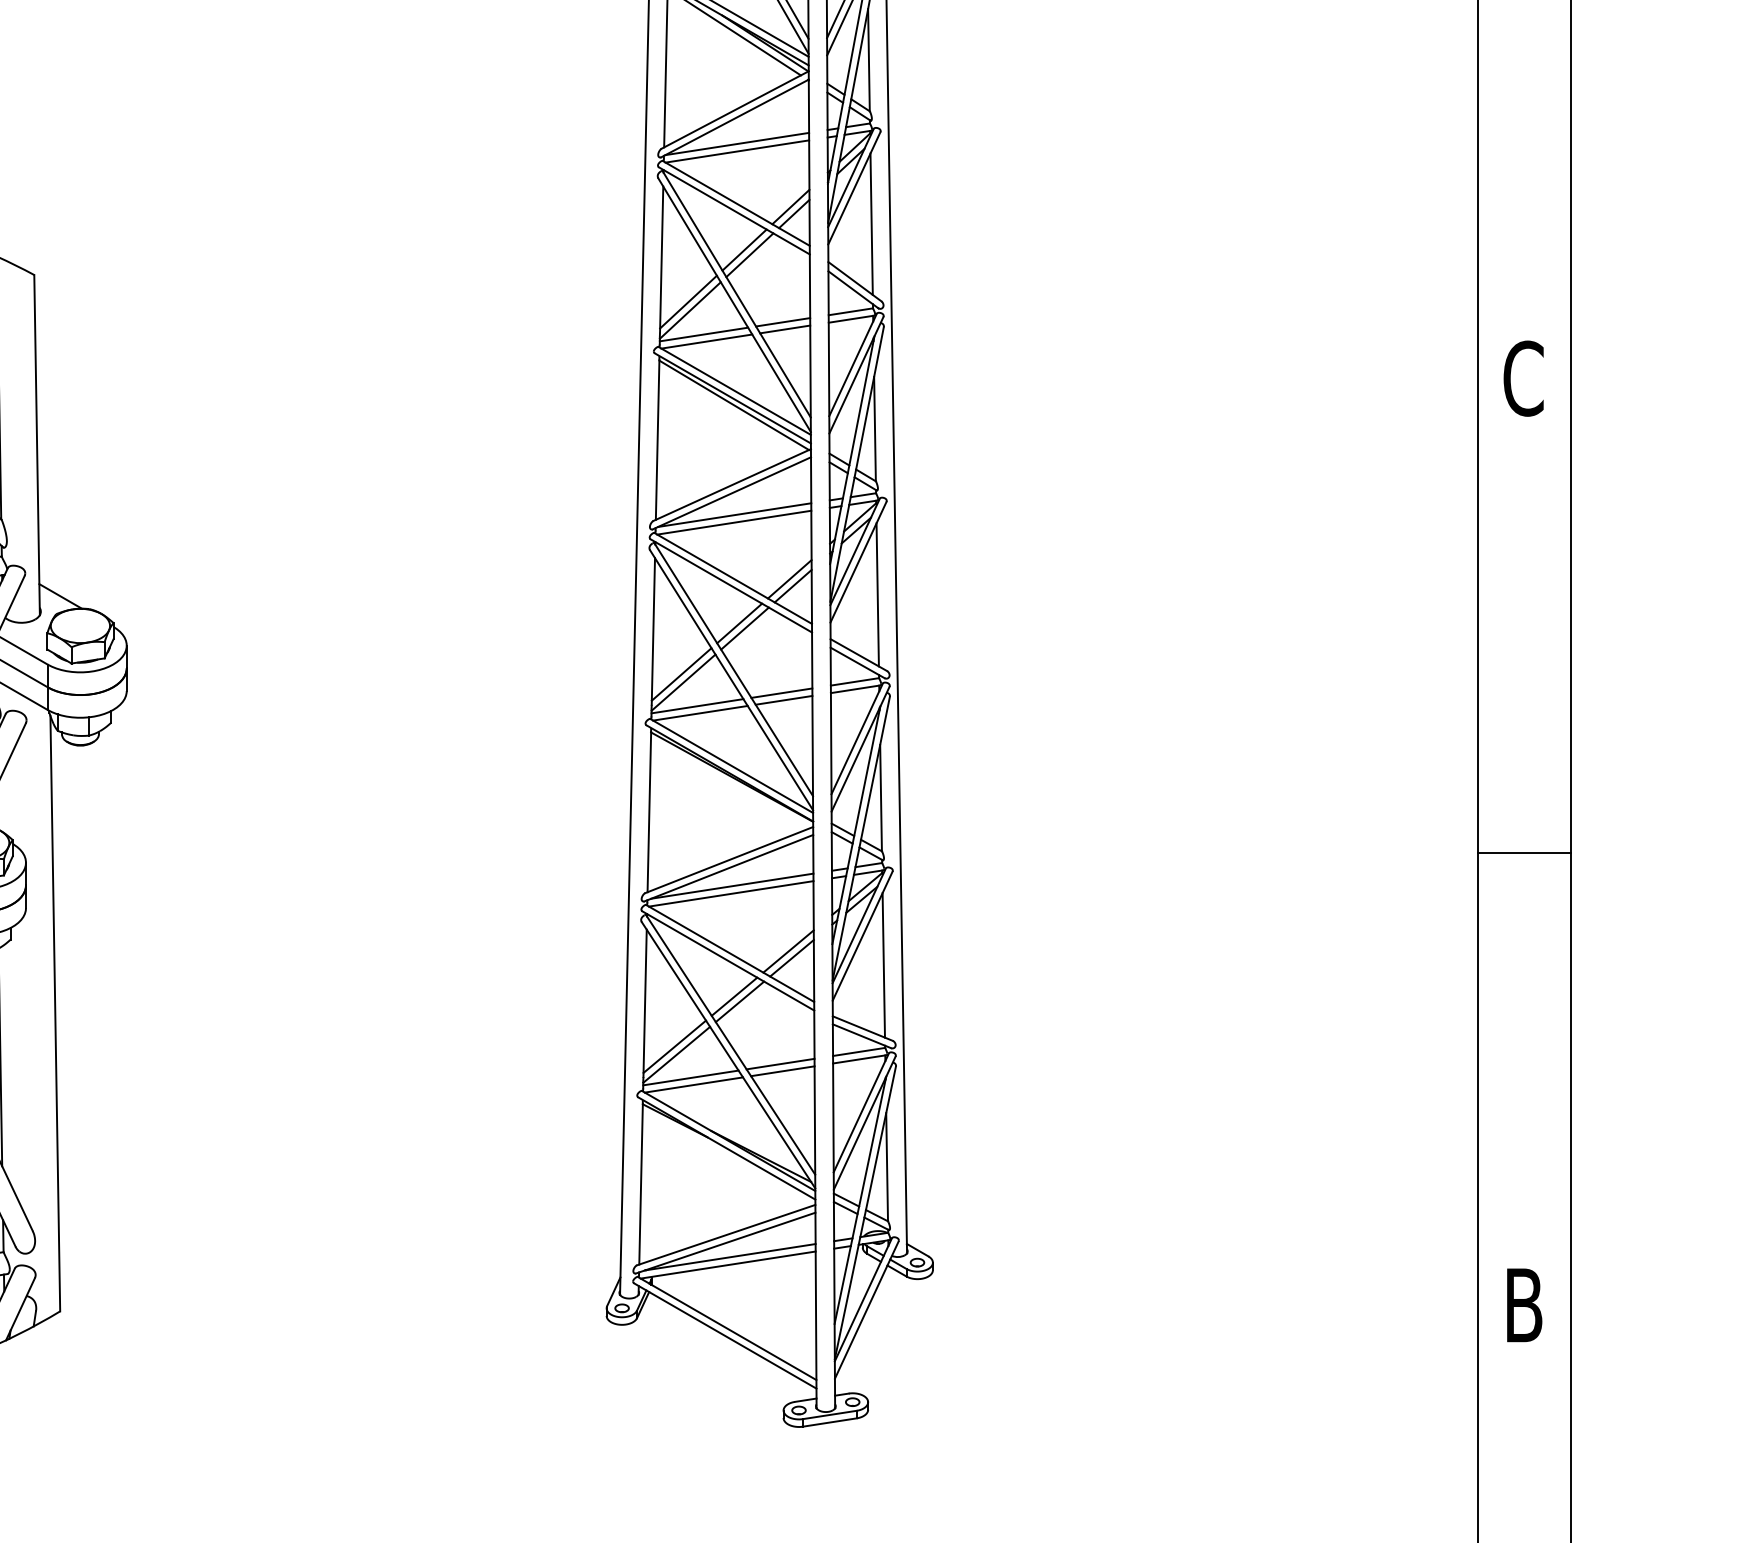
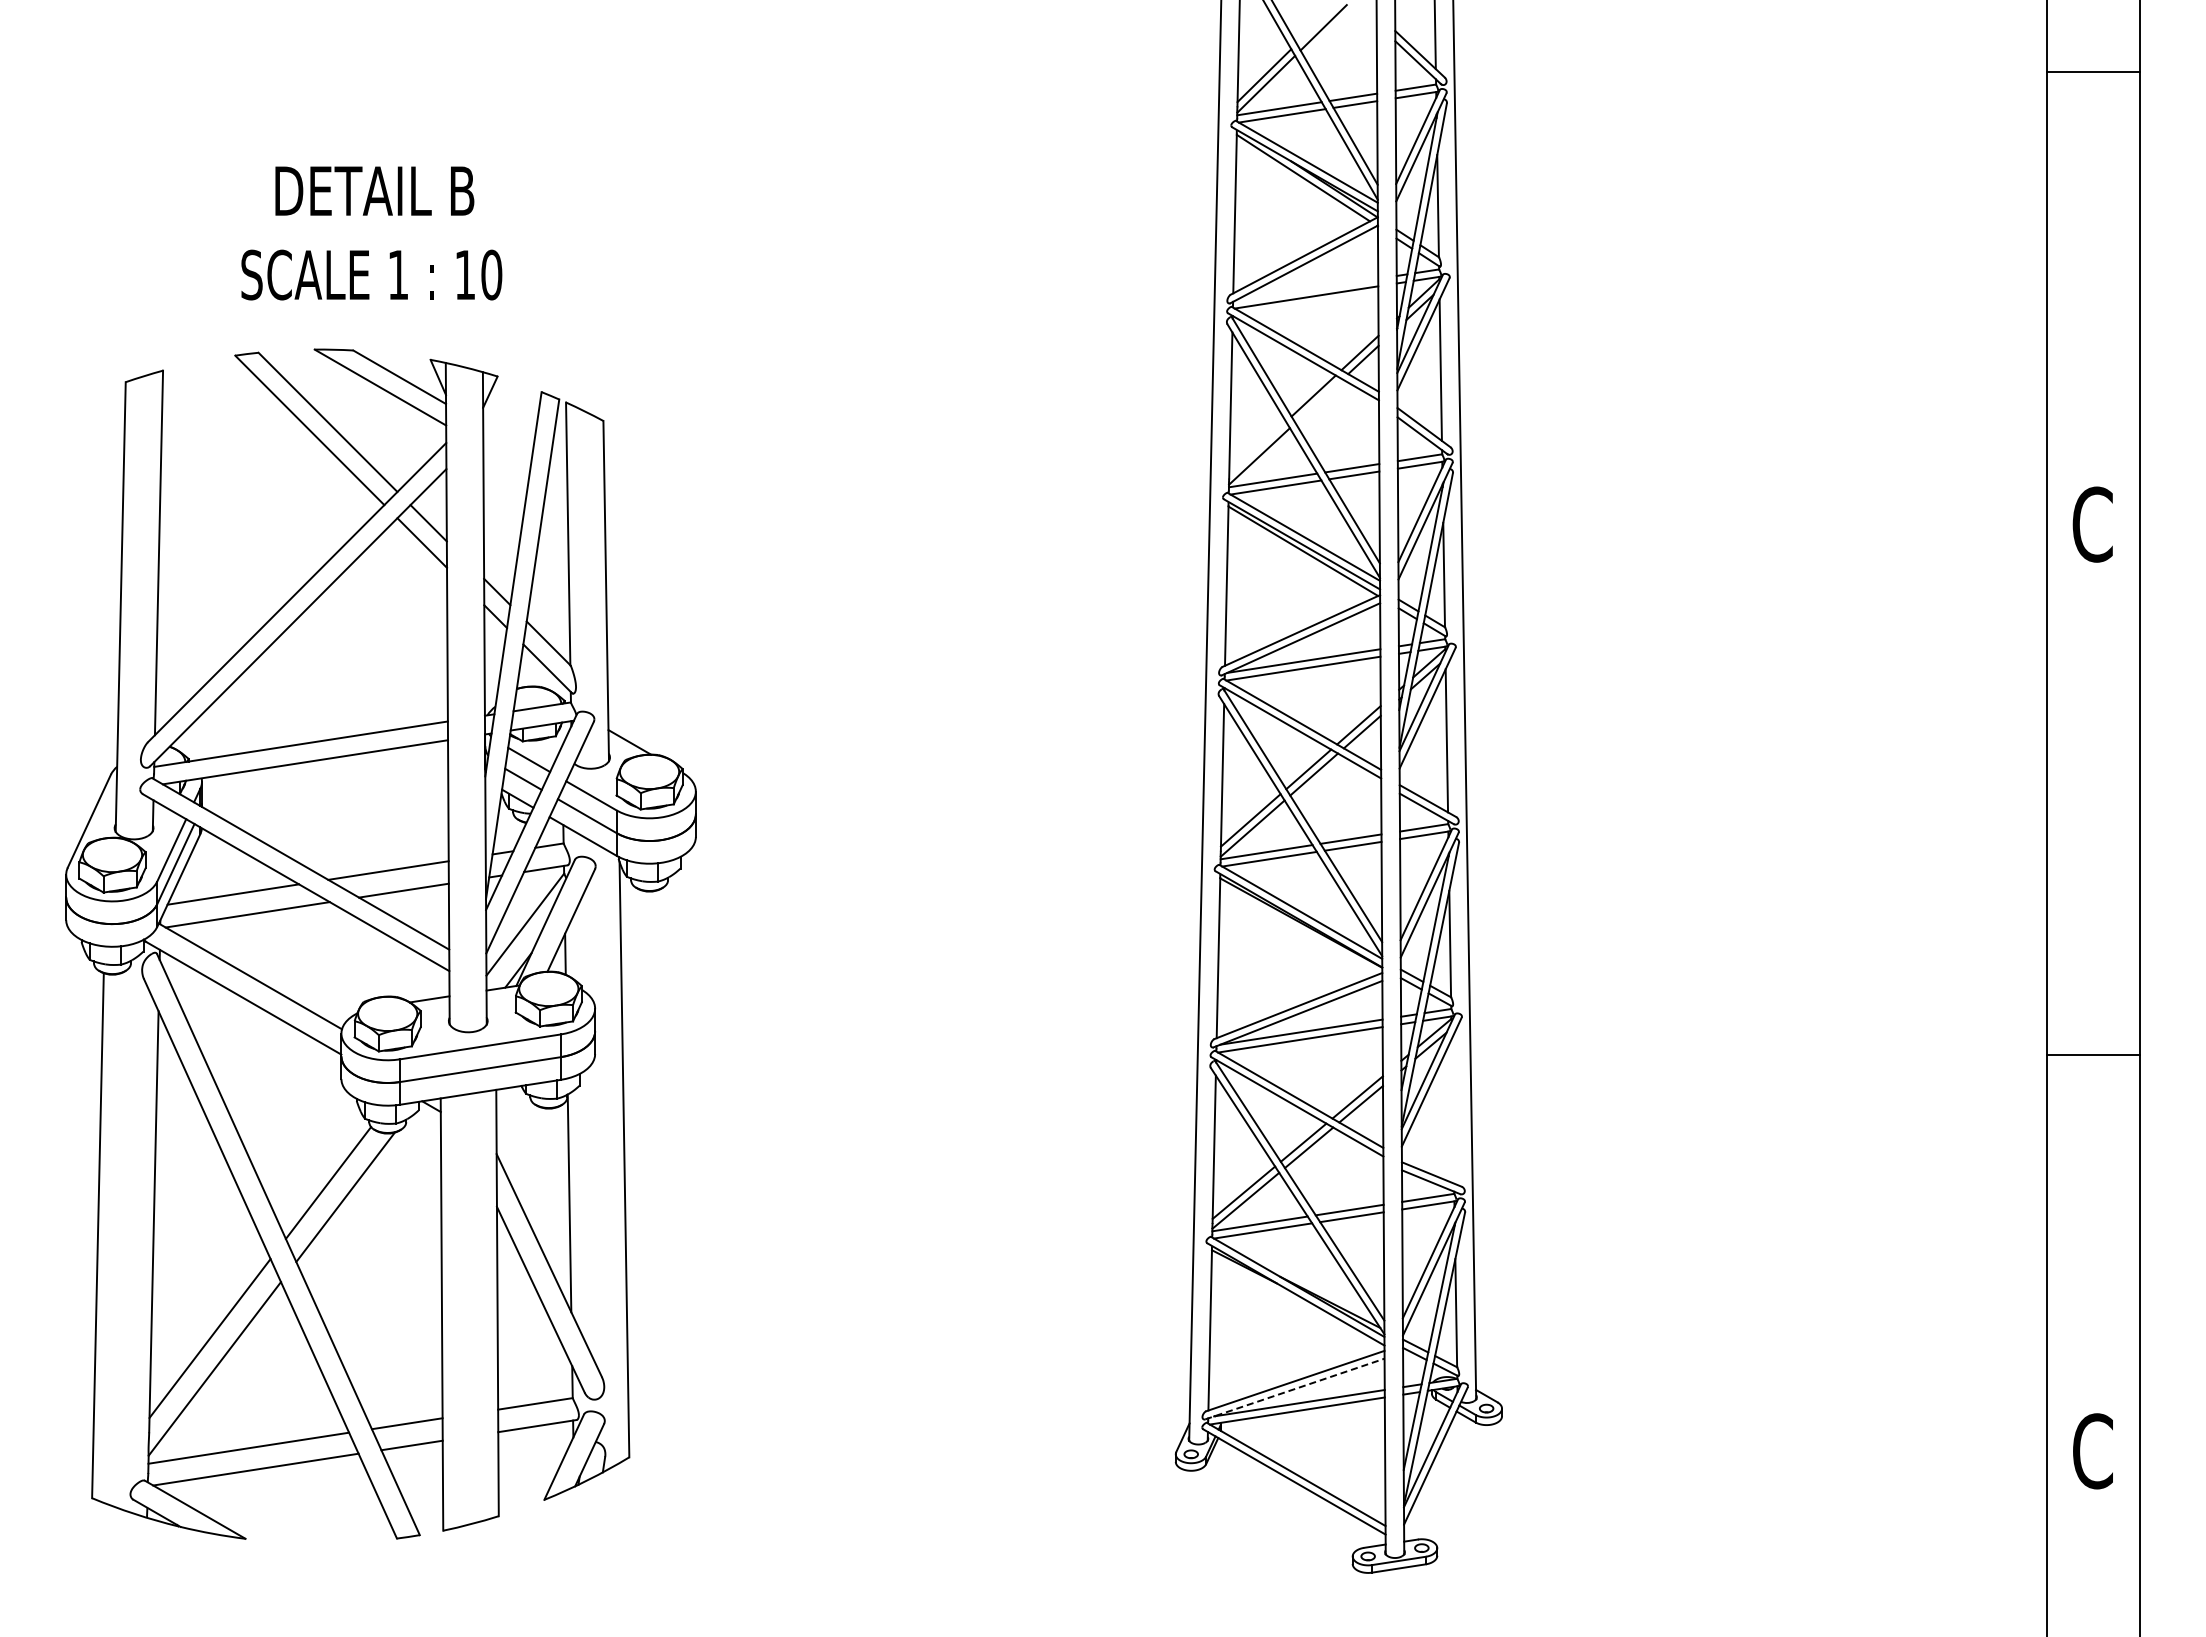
line: (737, 143) -> (1306, 289), removed
line: (749, 255) -> (1318, 401), removed
line: (688, 301) -> (1257, 447), removed
line: (1524, 852) -> (2093, 1054), moved
line: (883, 965) -> (1452, 1111), removed
line: (725, 1243) -> (1294, 1389), solid -> dashed
text: (1523, 1305) -> (2092, 1451), B -> C

